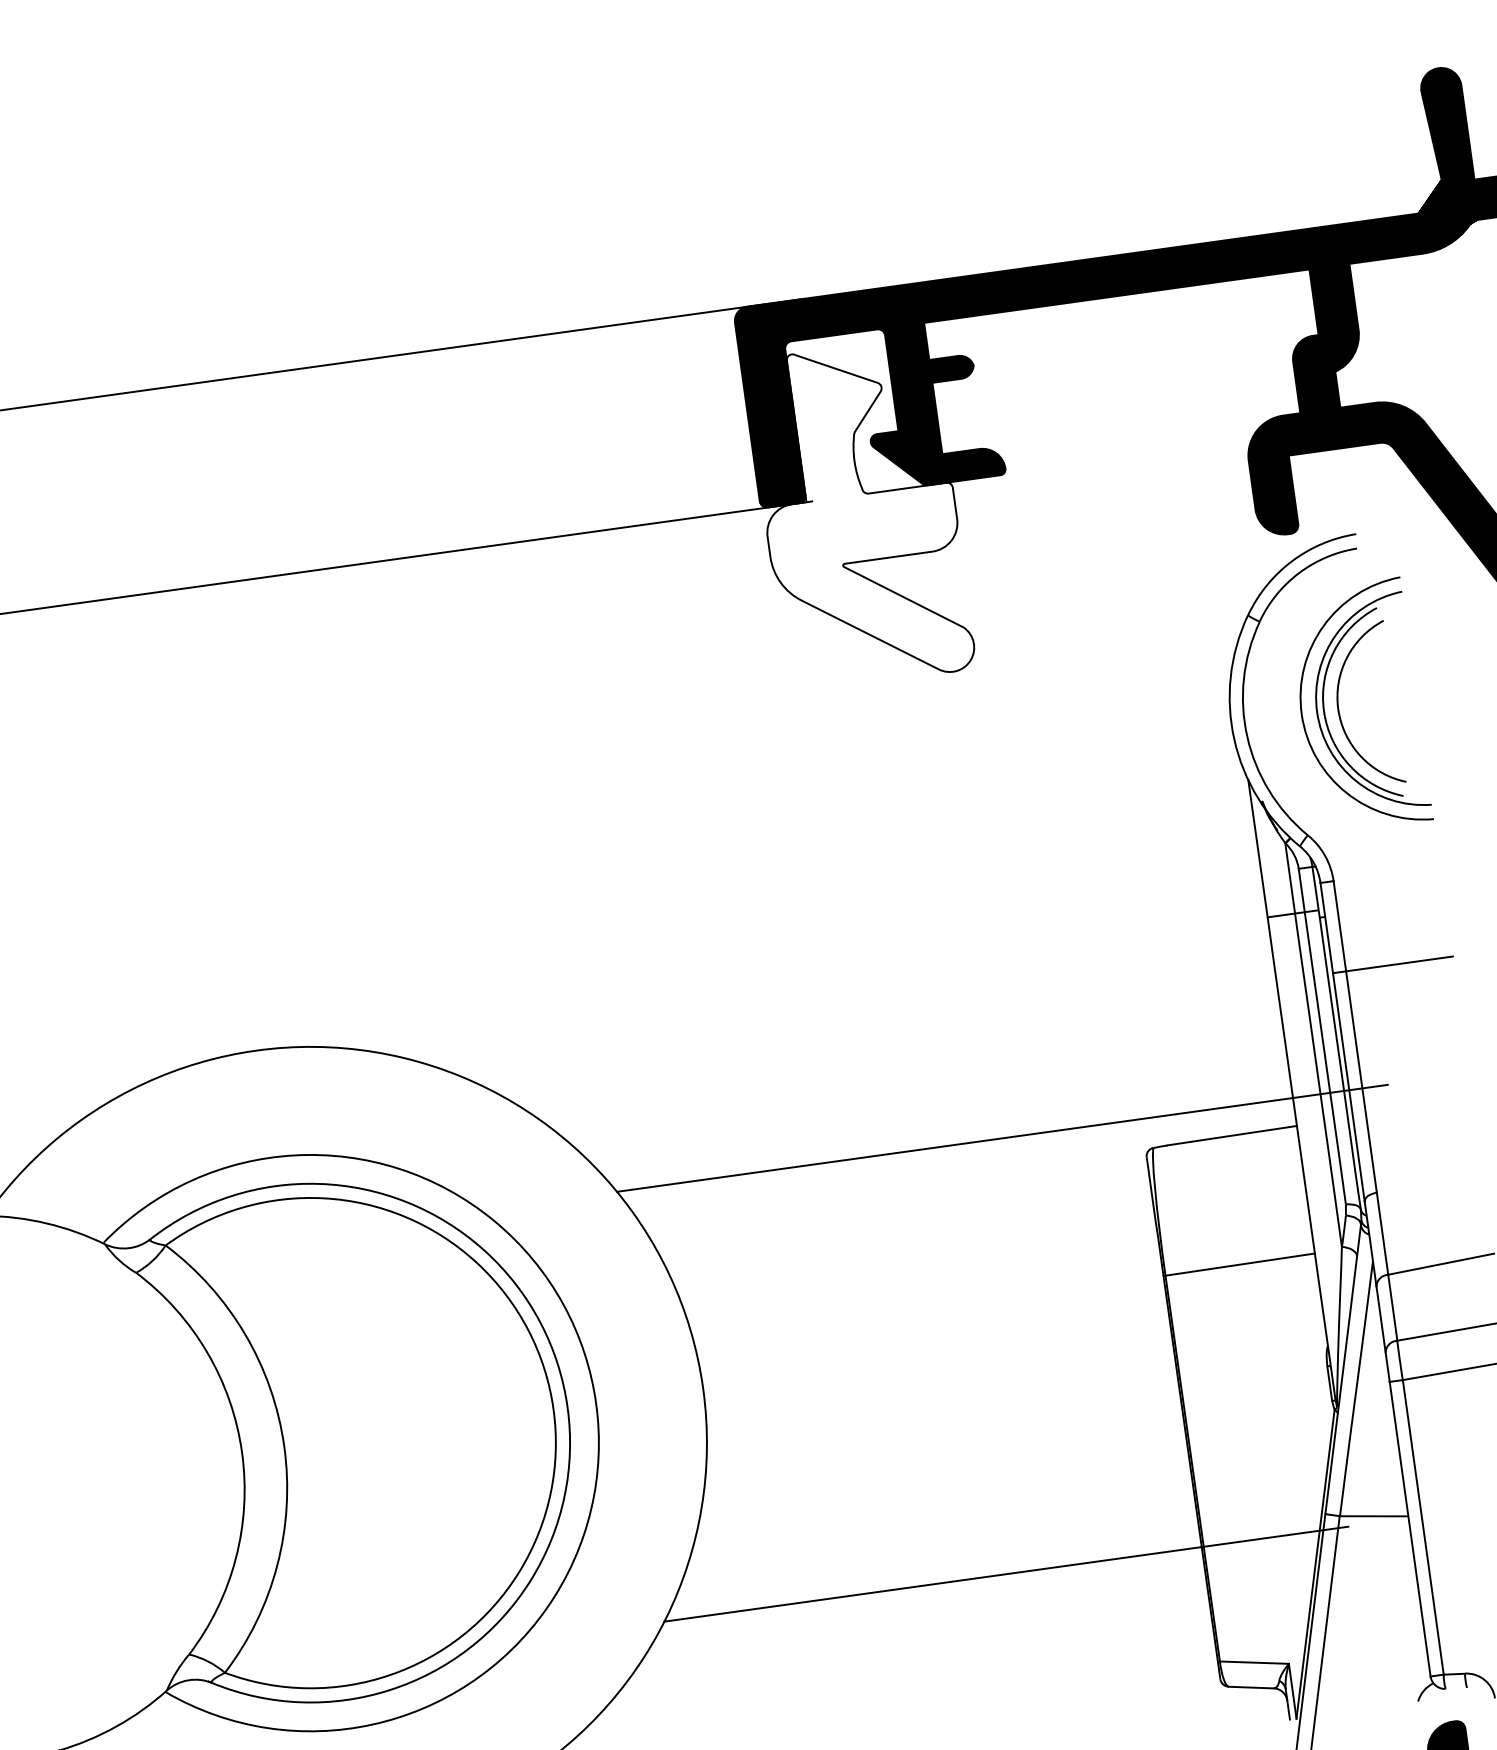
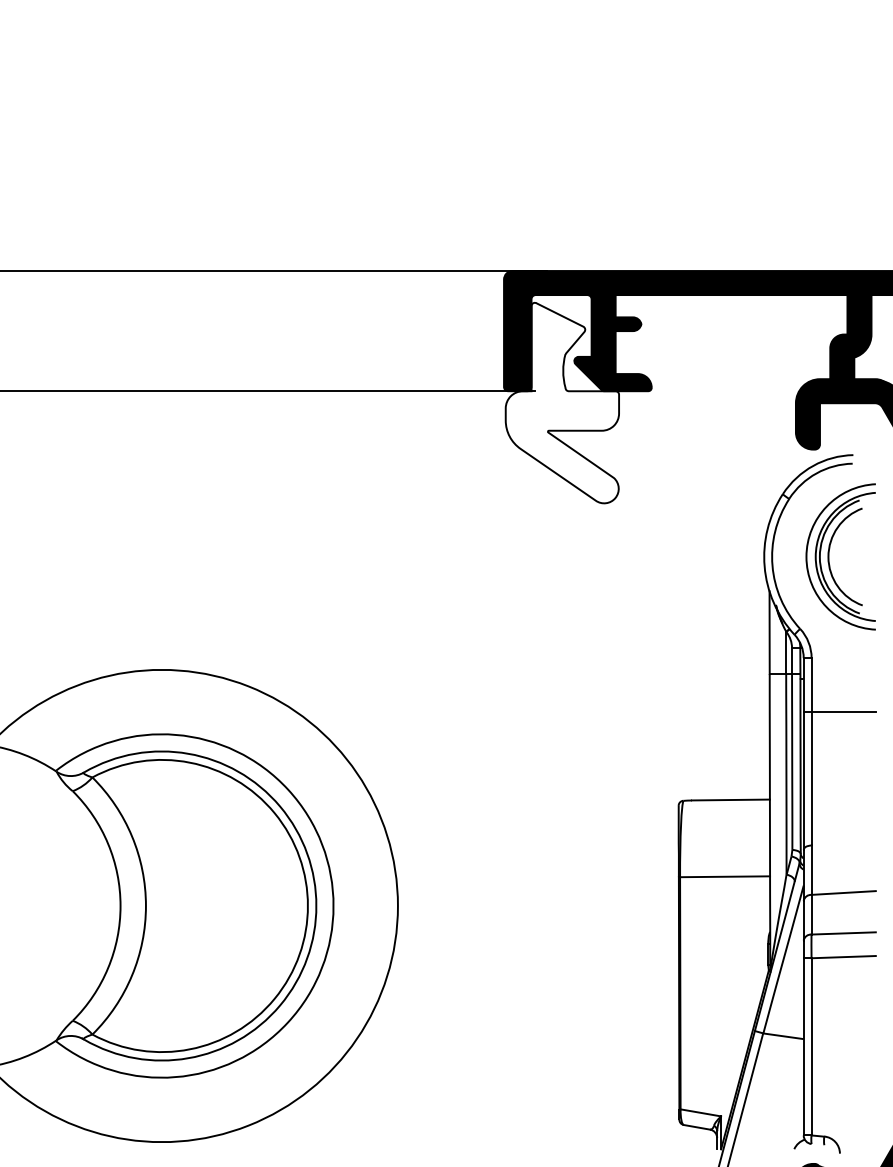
line: (1001, 1138) -> (594, 782), removed
line: (1006, 1574) -> (561, 1040), removed

